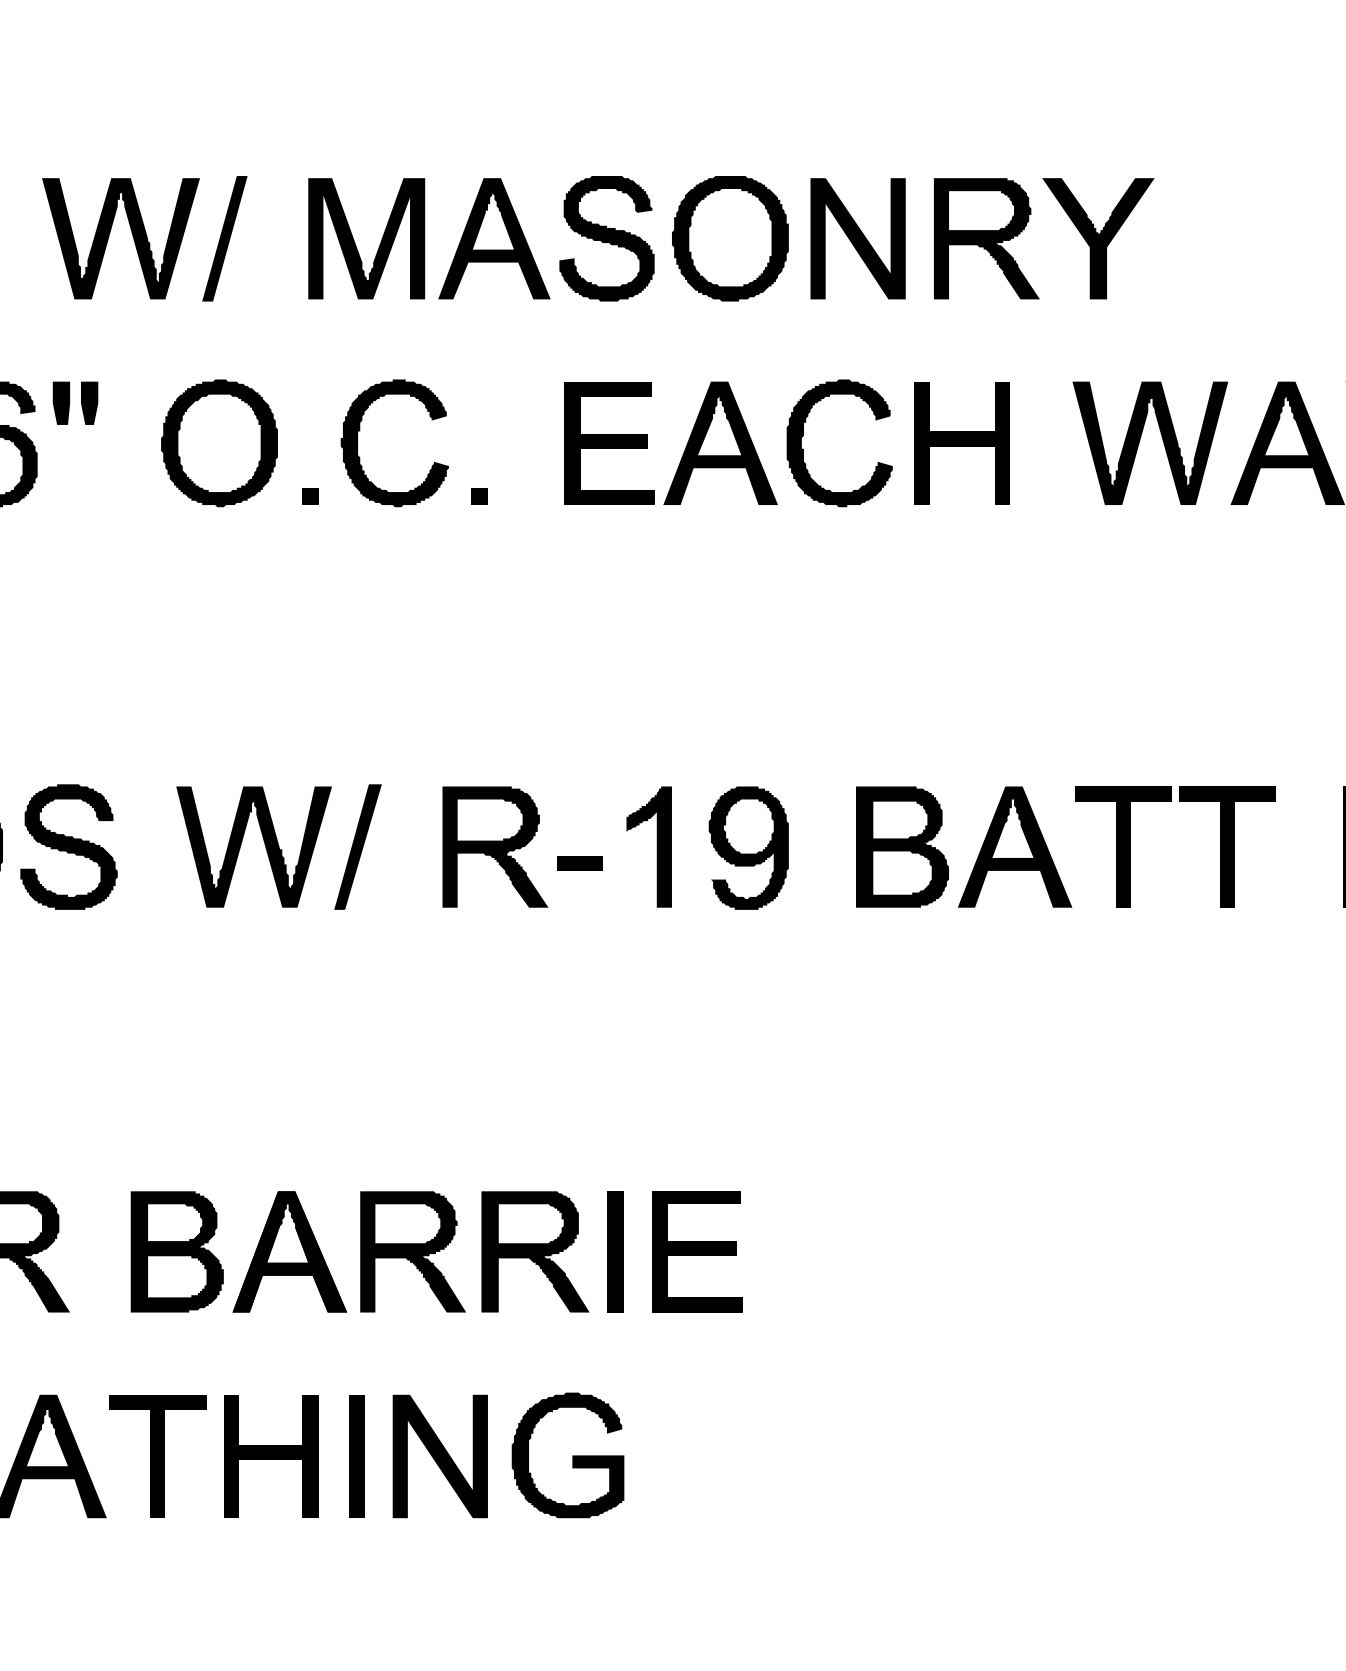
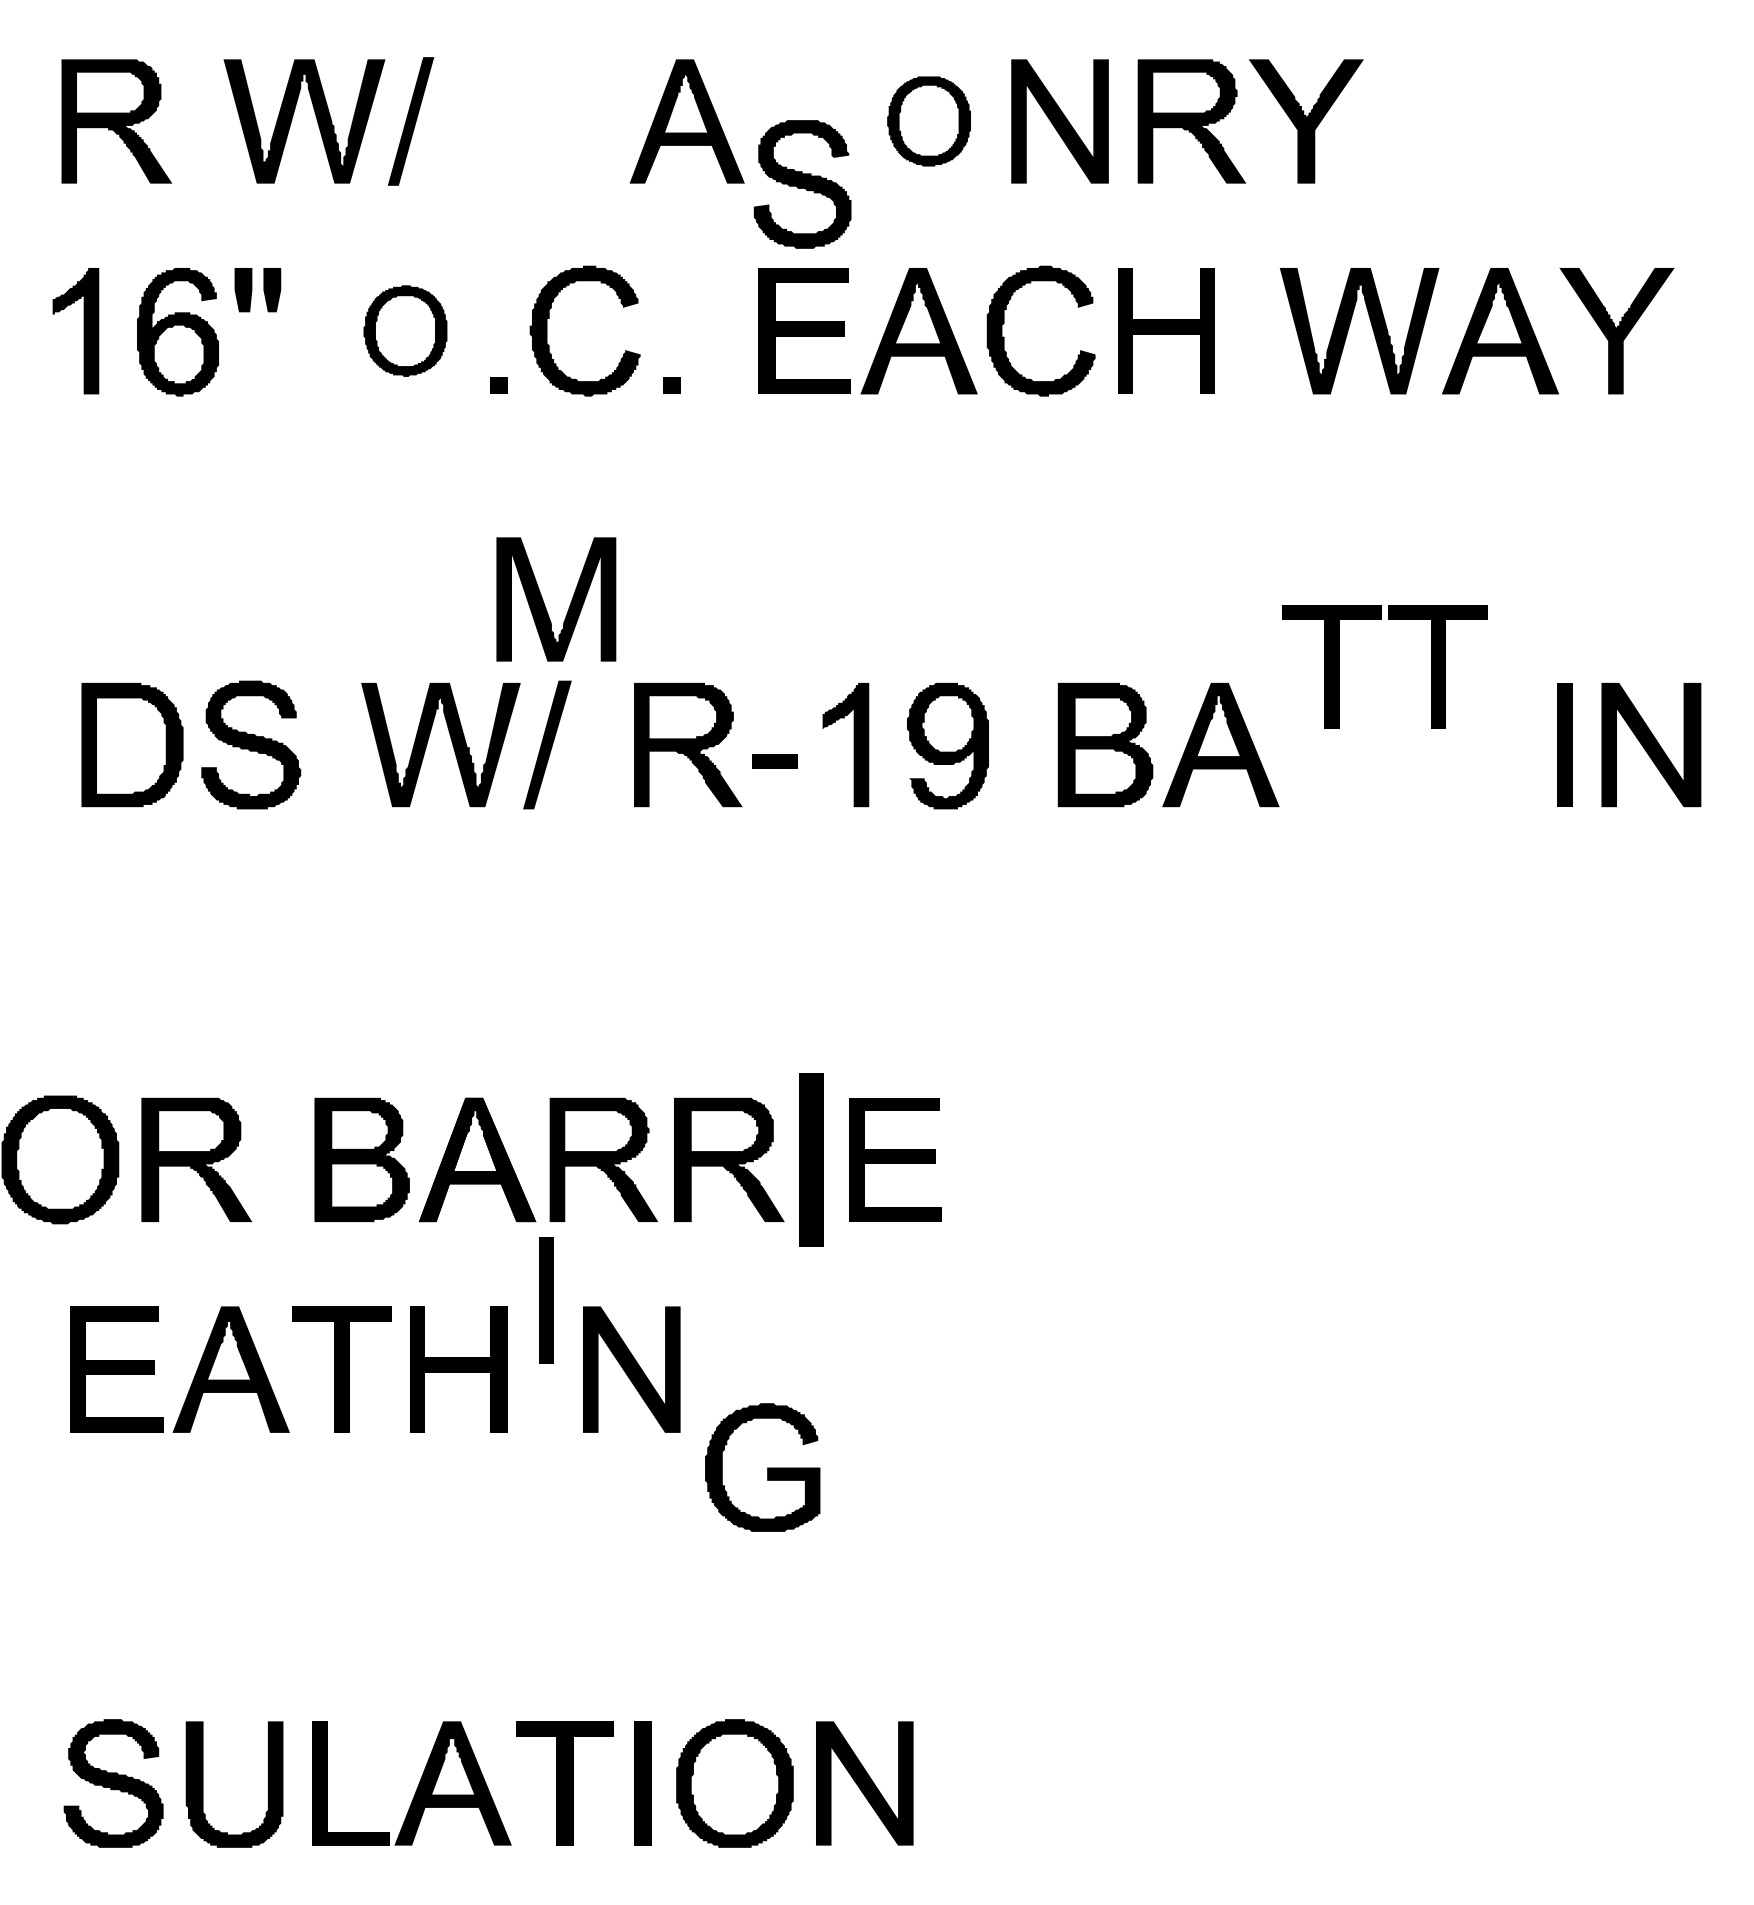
part: (606, 238) -> (802, 184), moved
part: (729, 238) -> (928, 121), size x0.7
part: (355, 241) -> (544, 602), moved
part: (219, 442) -> (405, 330), size x0.7
part: (1130, 846) -> (1339, 666), moved
part: (615, 1251) -> (811, 1159), size x1.4
part: (567, 1455) -> (762, 1467), moved
part: (357, 1456) -> (546, 1300), moved

